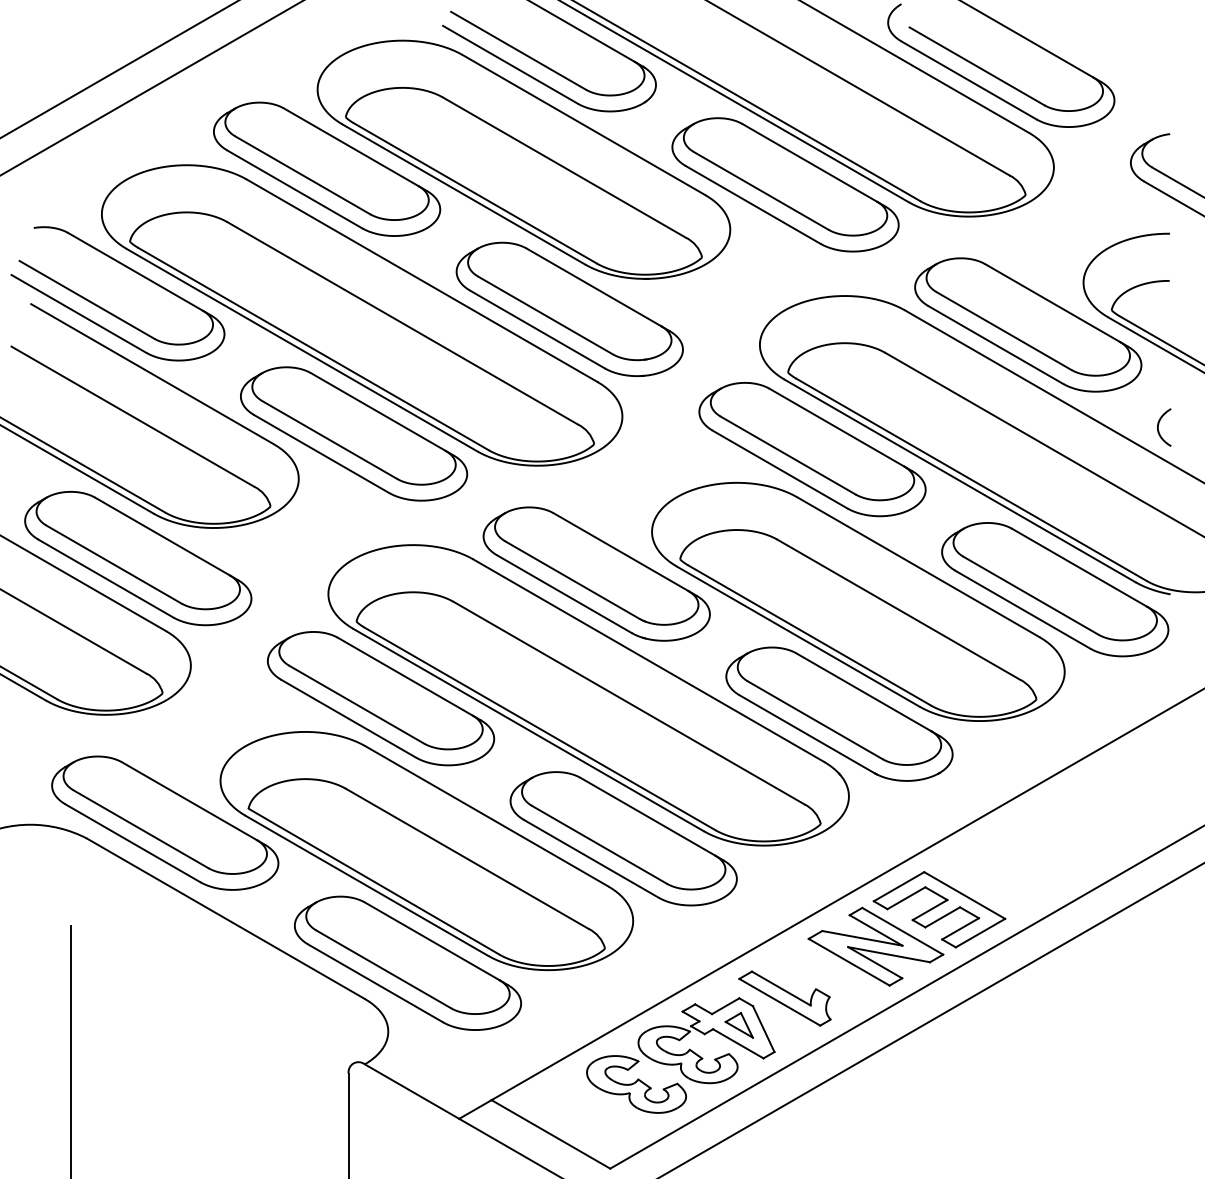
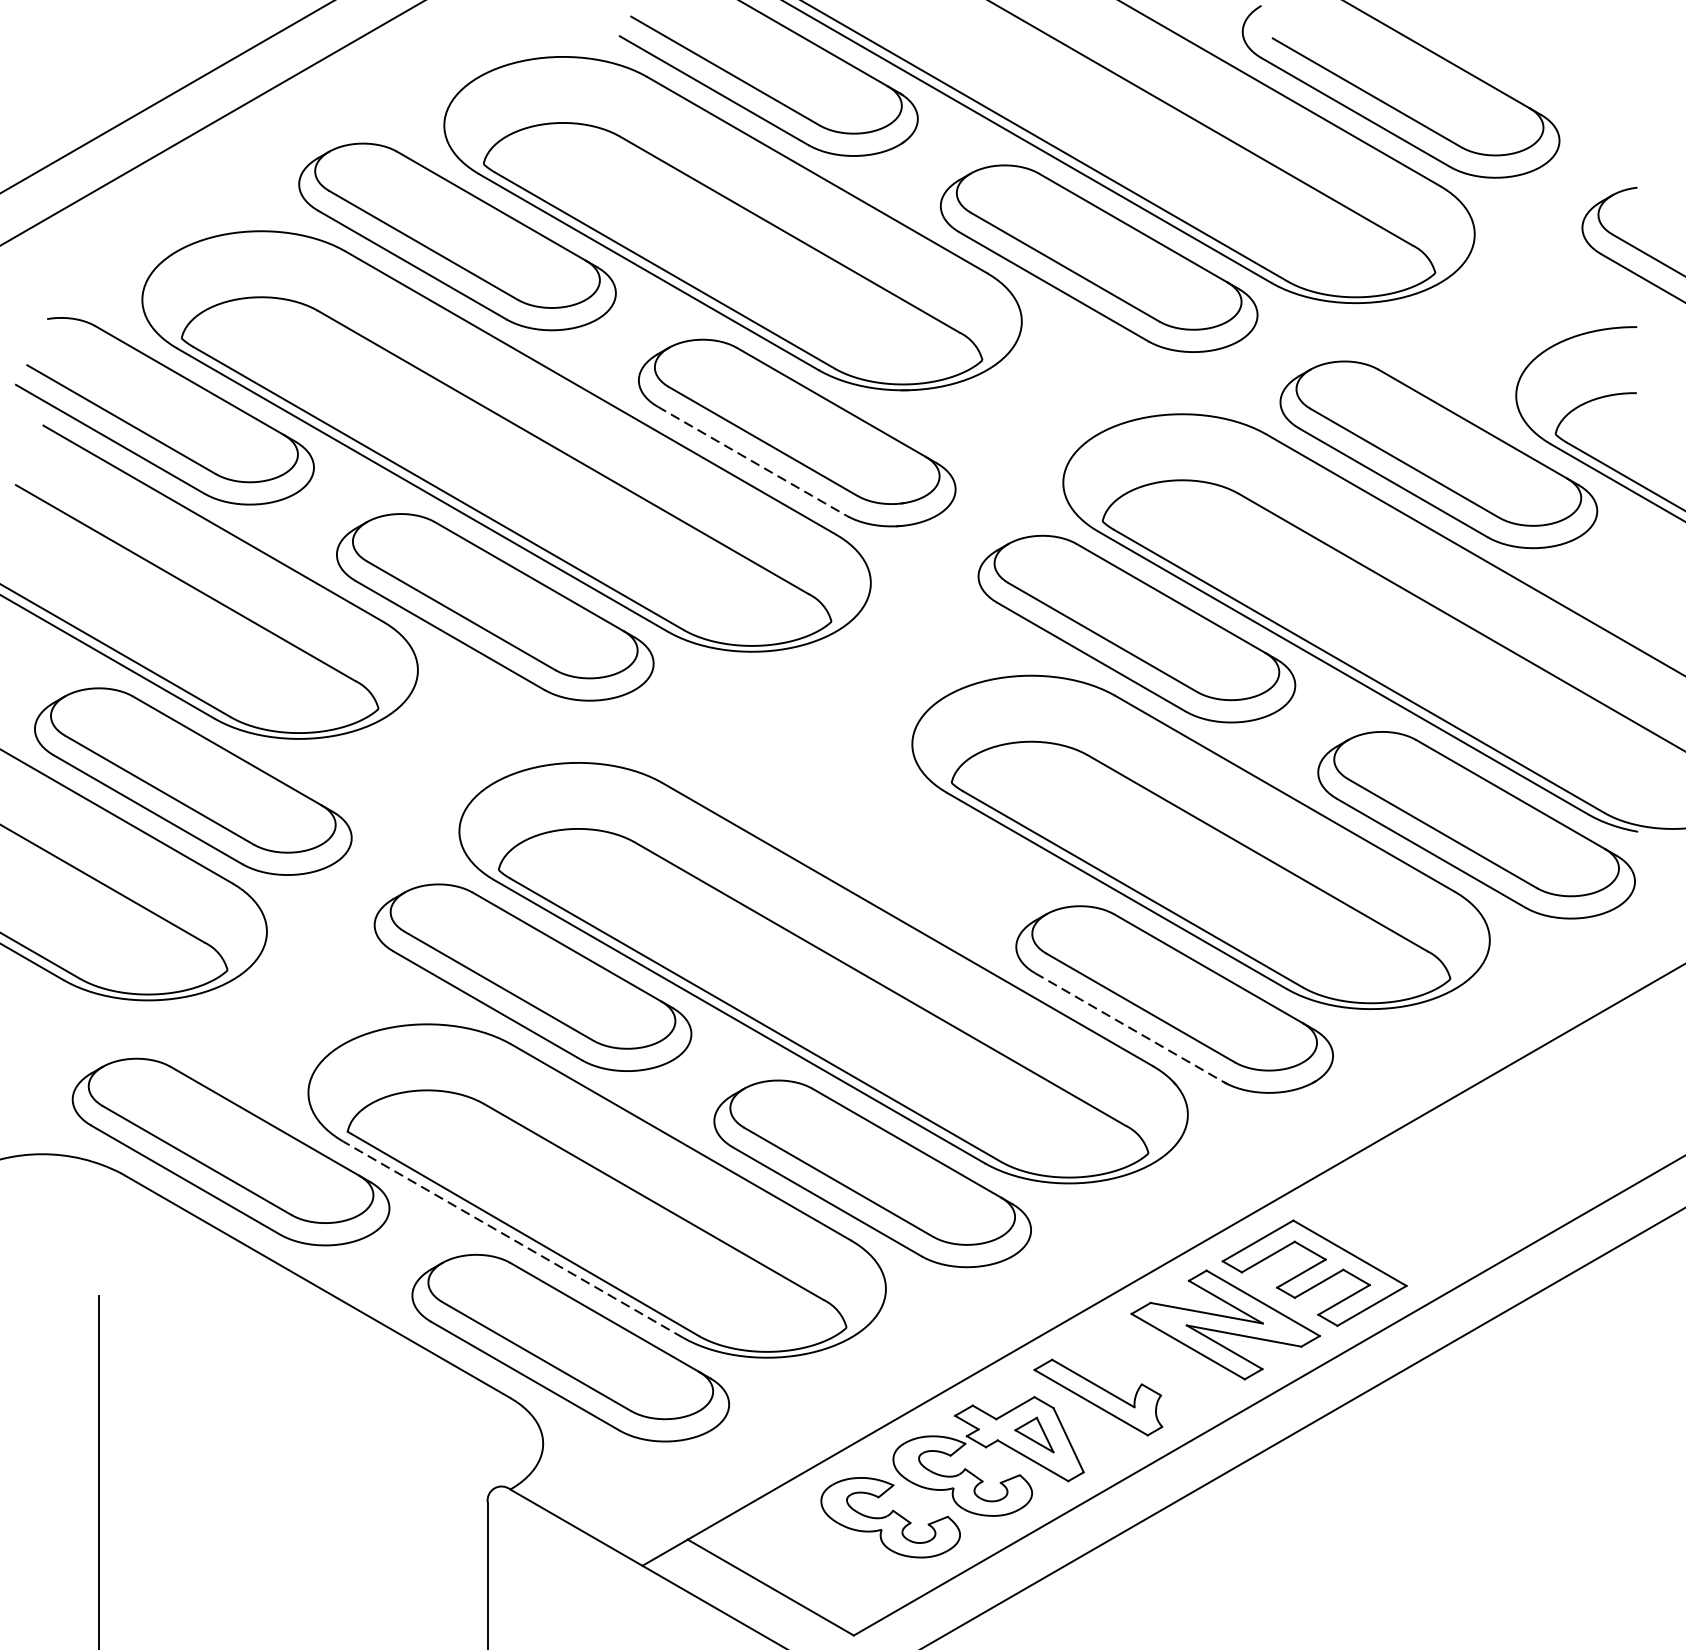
line: (537, 329) -> (752, 461), solid -> dashed
curve: (1159, 424) -> (1622, 594), removed
part: (596, 573) -> (834, 802), removed
line: (807, 734) -> (1129, 1027), solid -> dashed
line: (366, 885) -> (512, 1239), solid -> dashed

